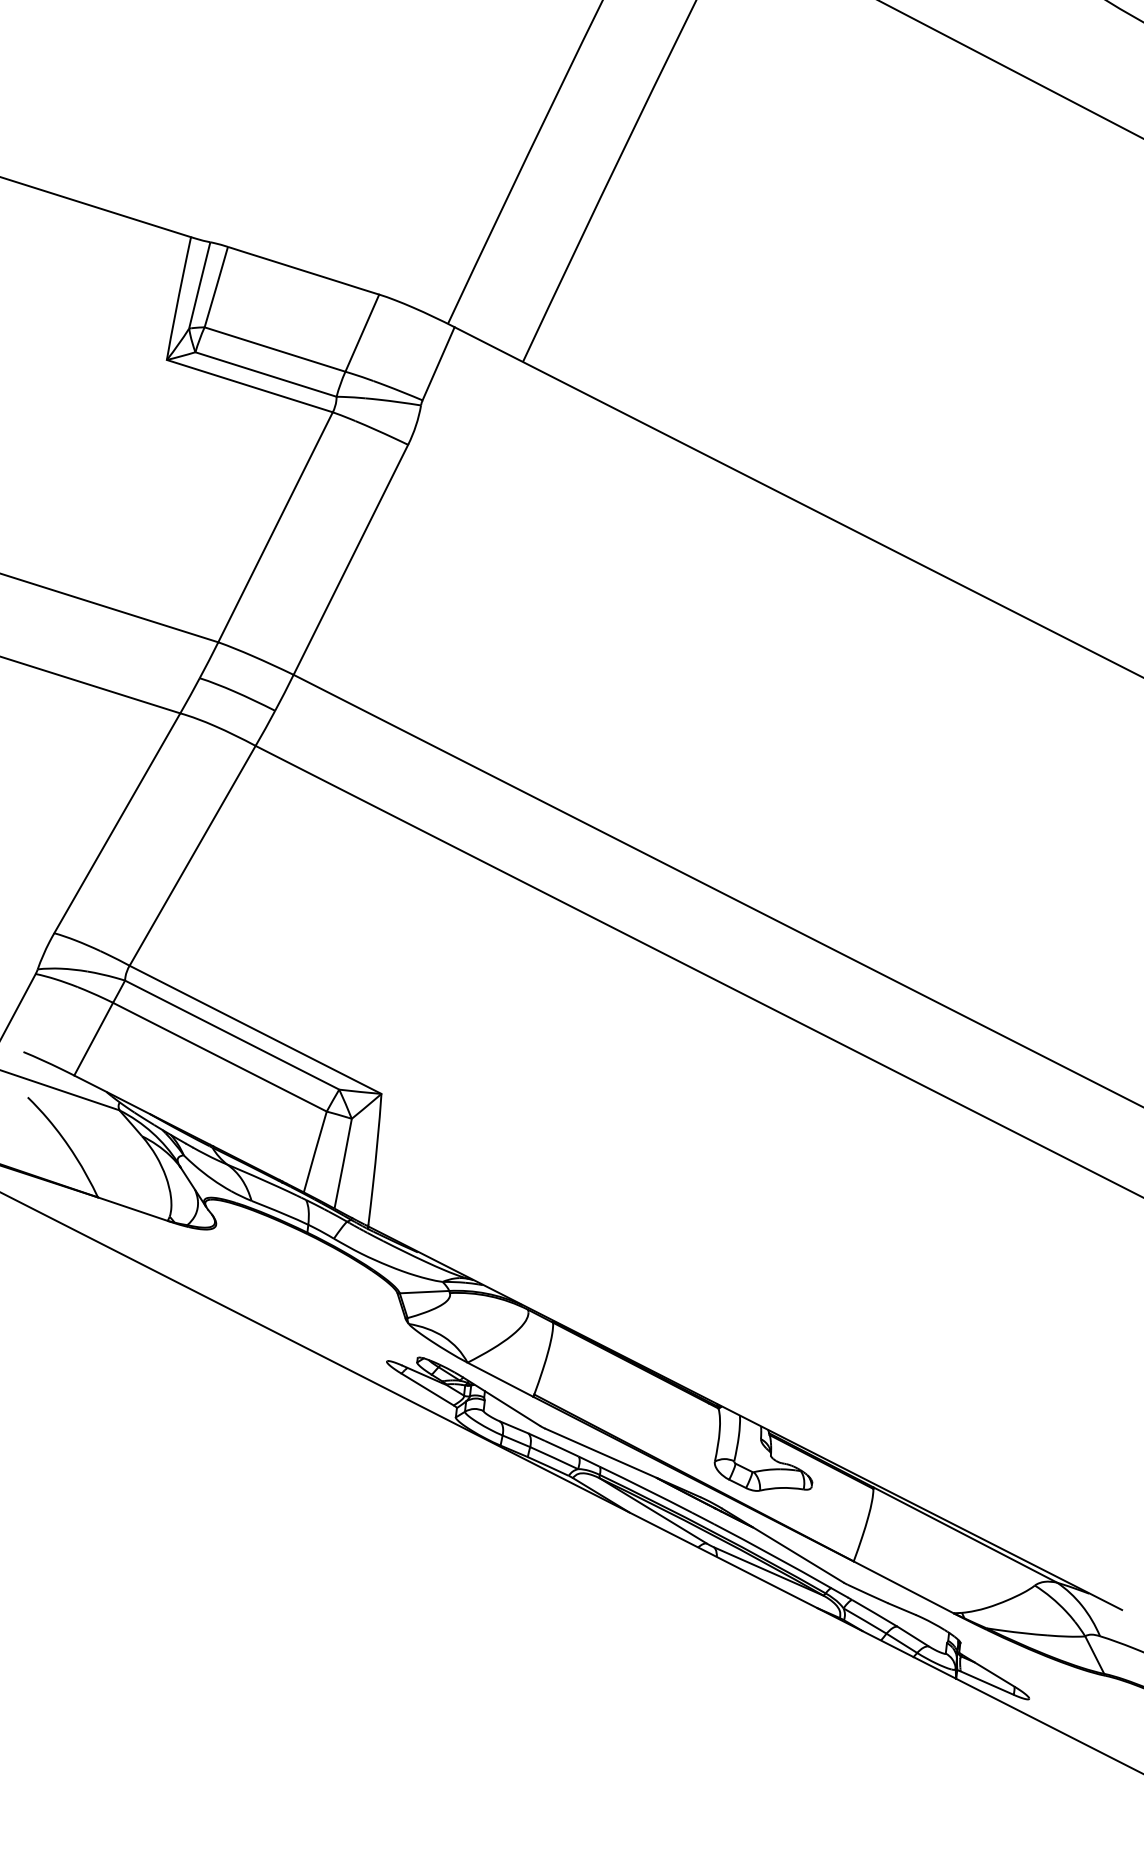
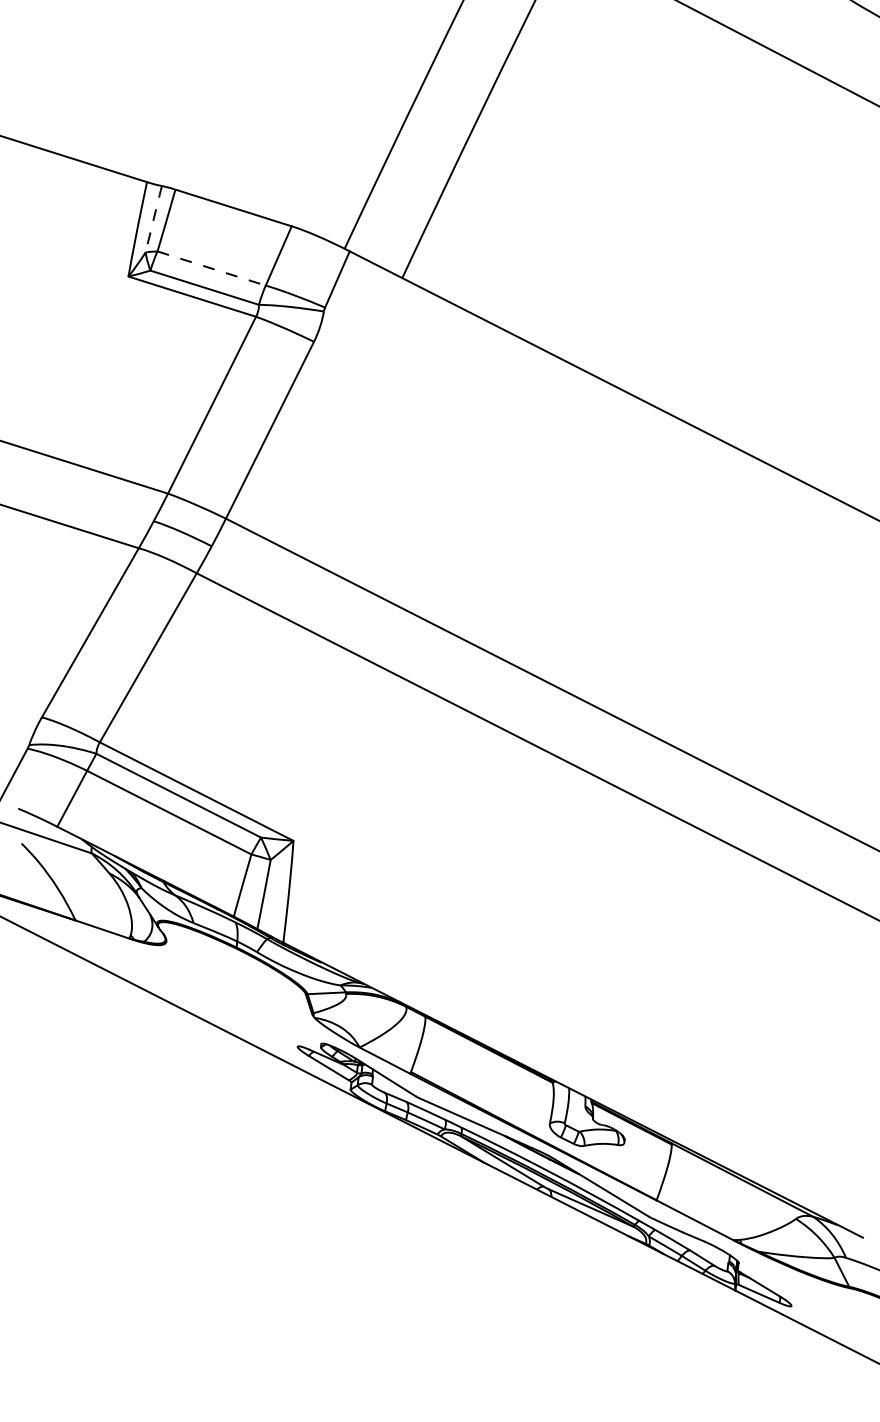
arc: (199, 285) -> (153, 219), solid -> dashed
line: (275, 349) -> (212, 268), solid -> dashed

